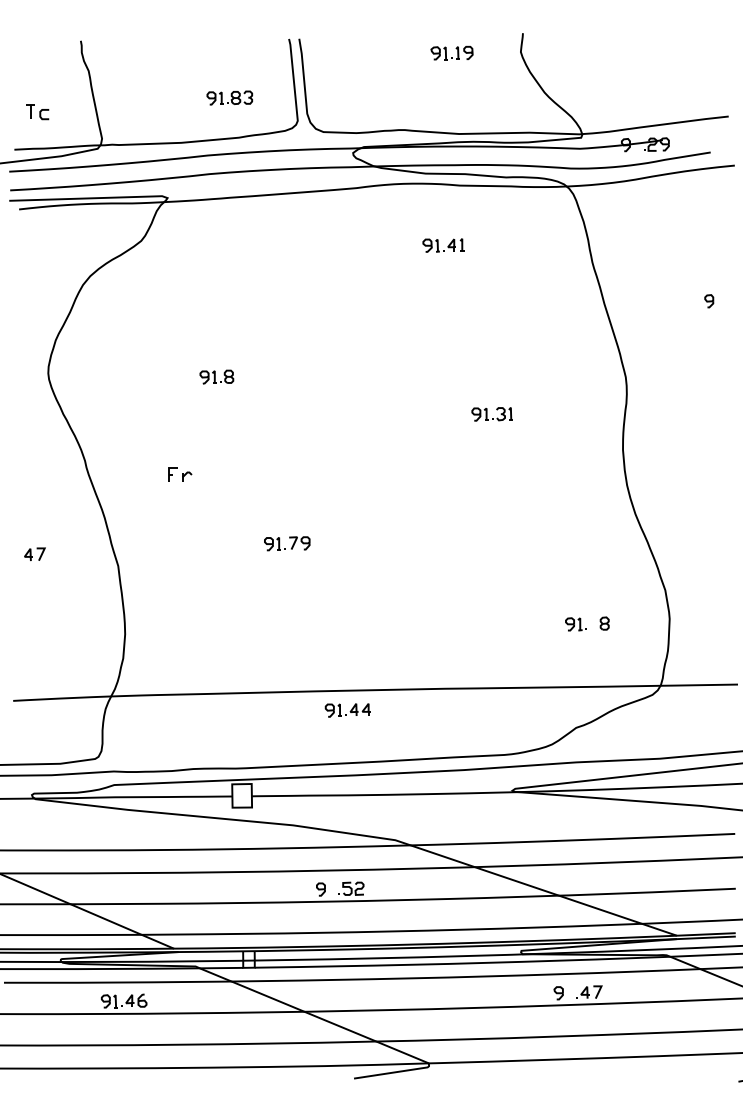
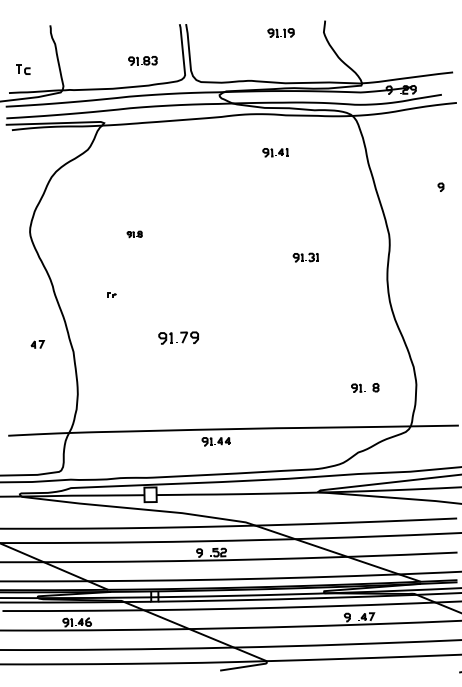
part: (216, 377) -> (134, 234), size x0.7
part: (179, 473) -> (111, 294), size x0.6
part: (287, 542) -> (178, 337), size x1.4
part: (34, 554) -> (37, 344), moved

